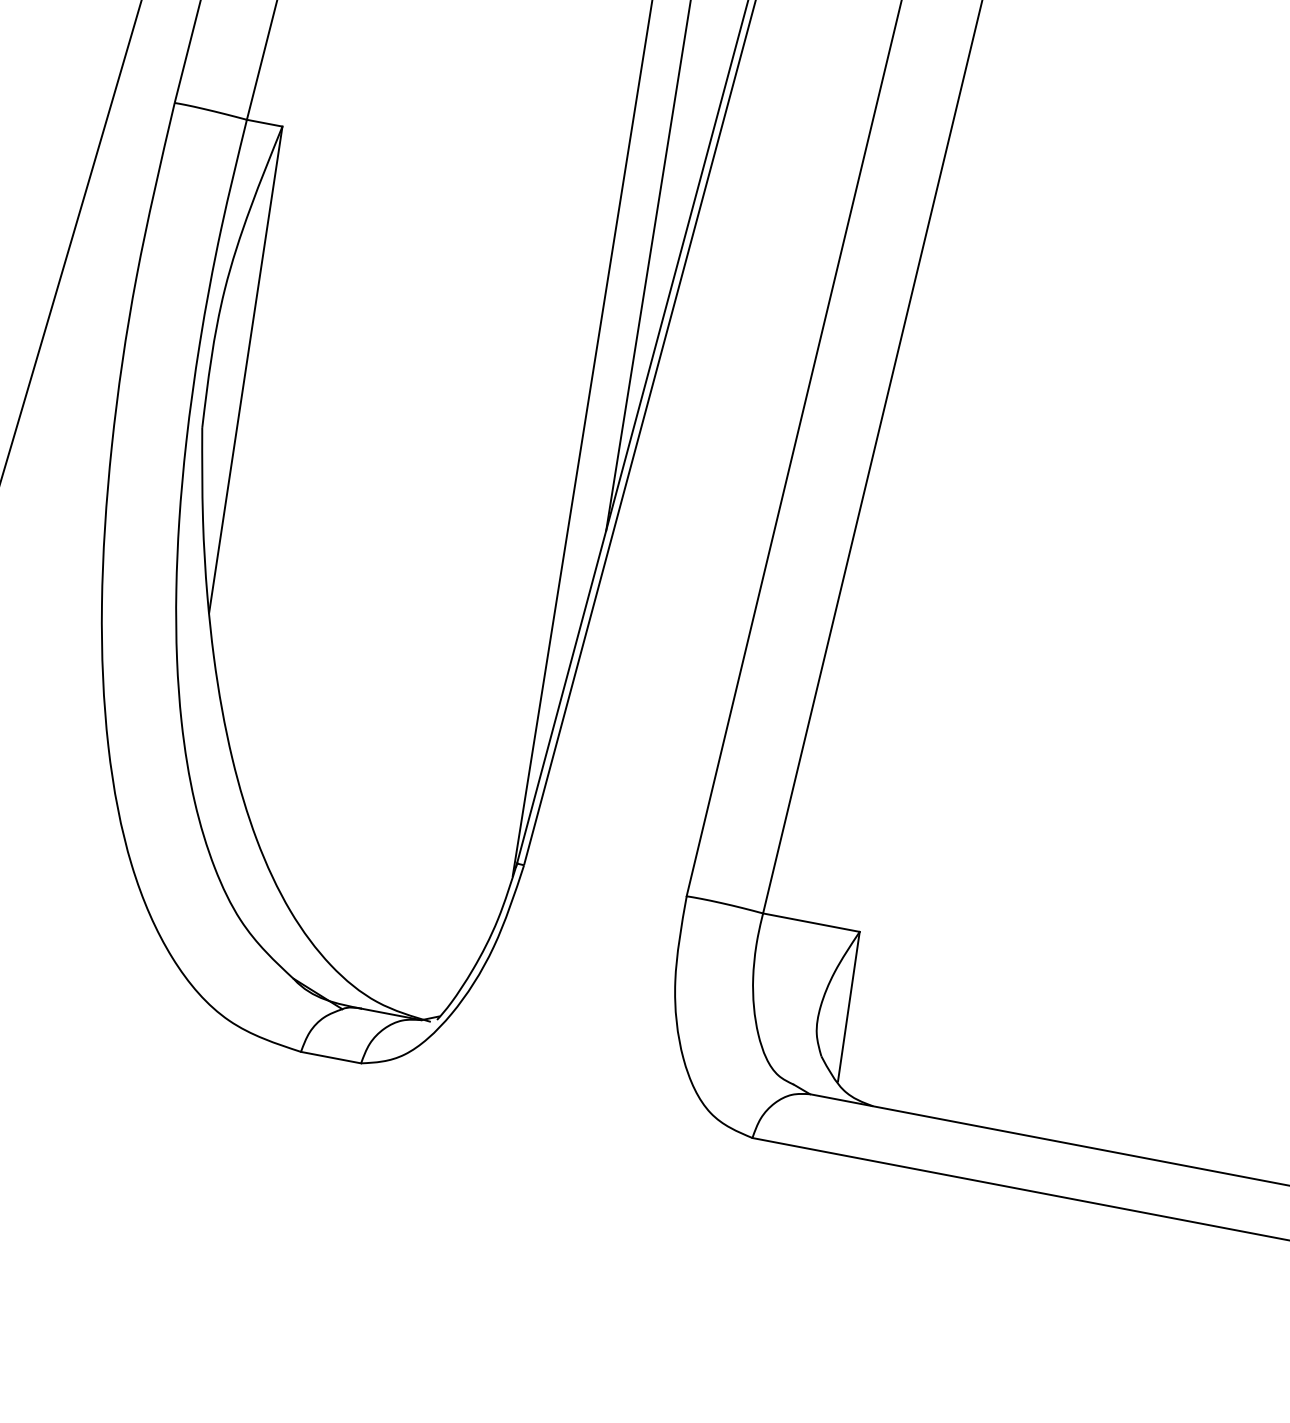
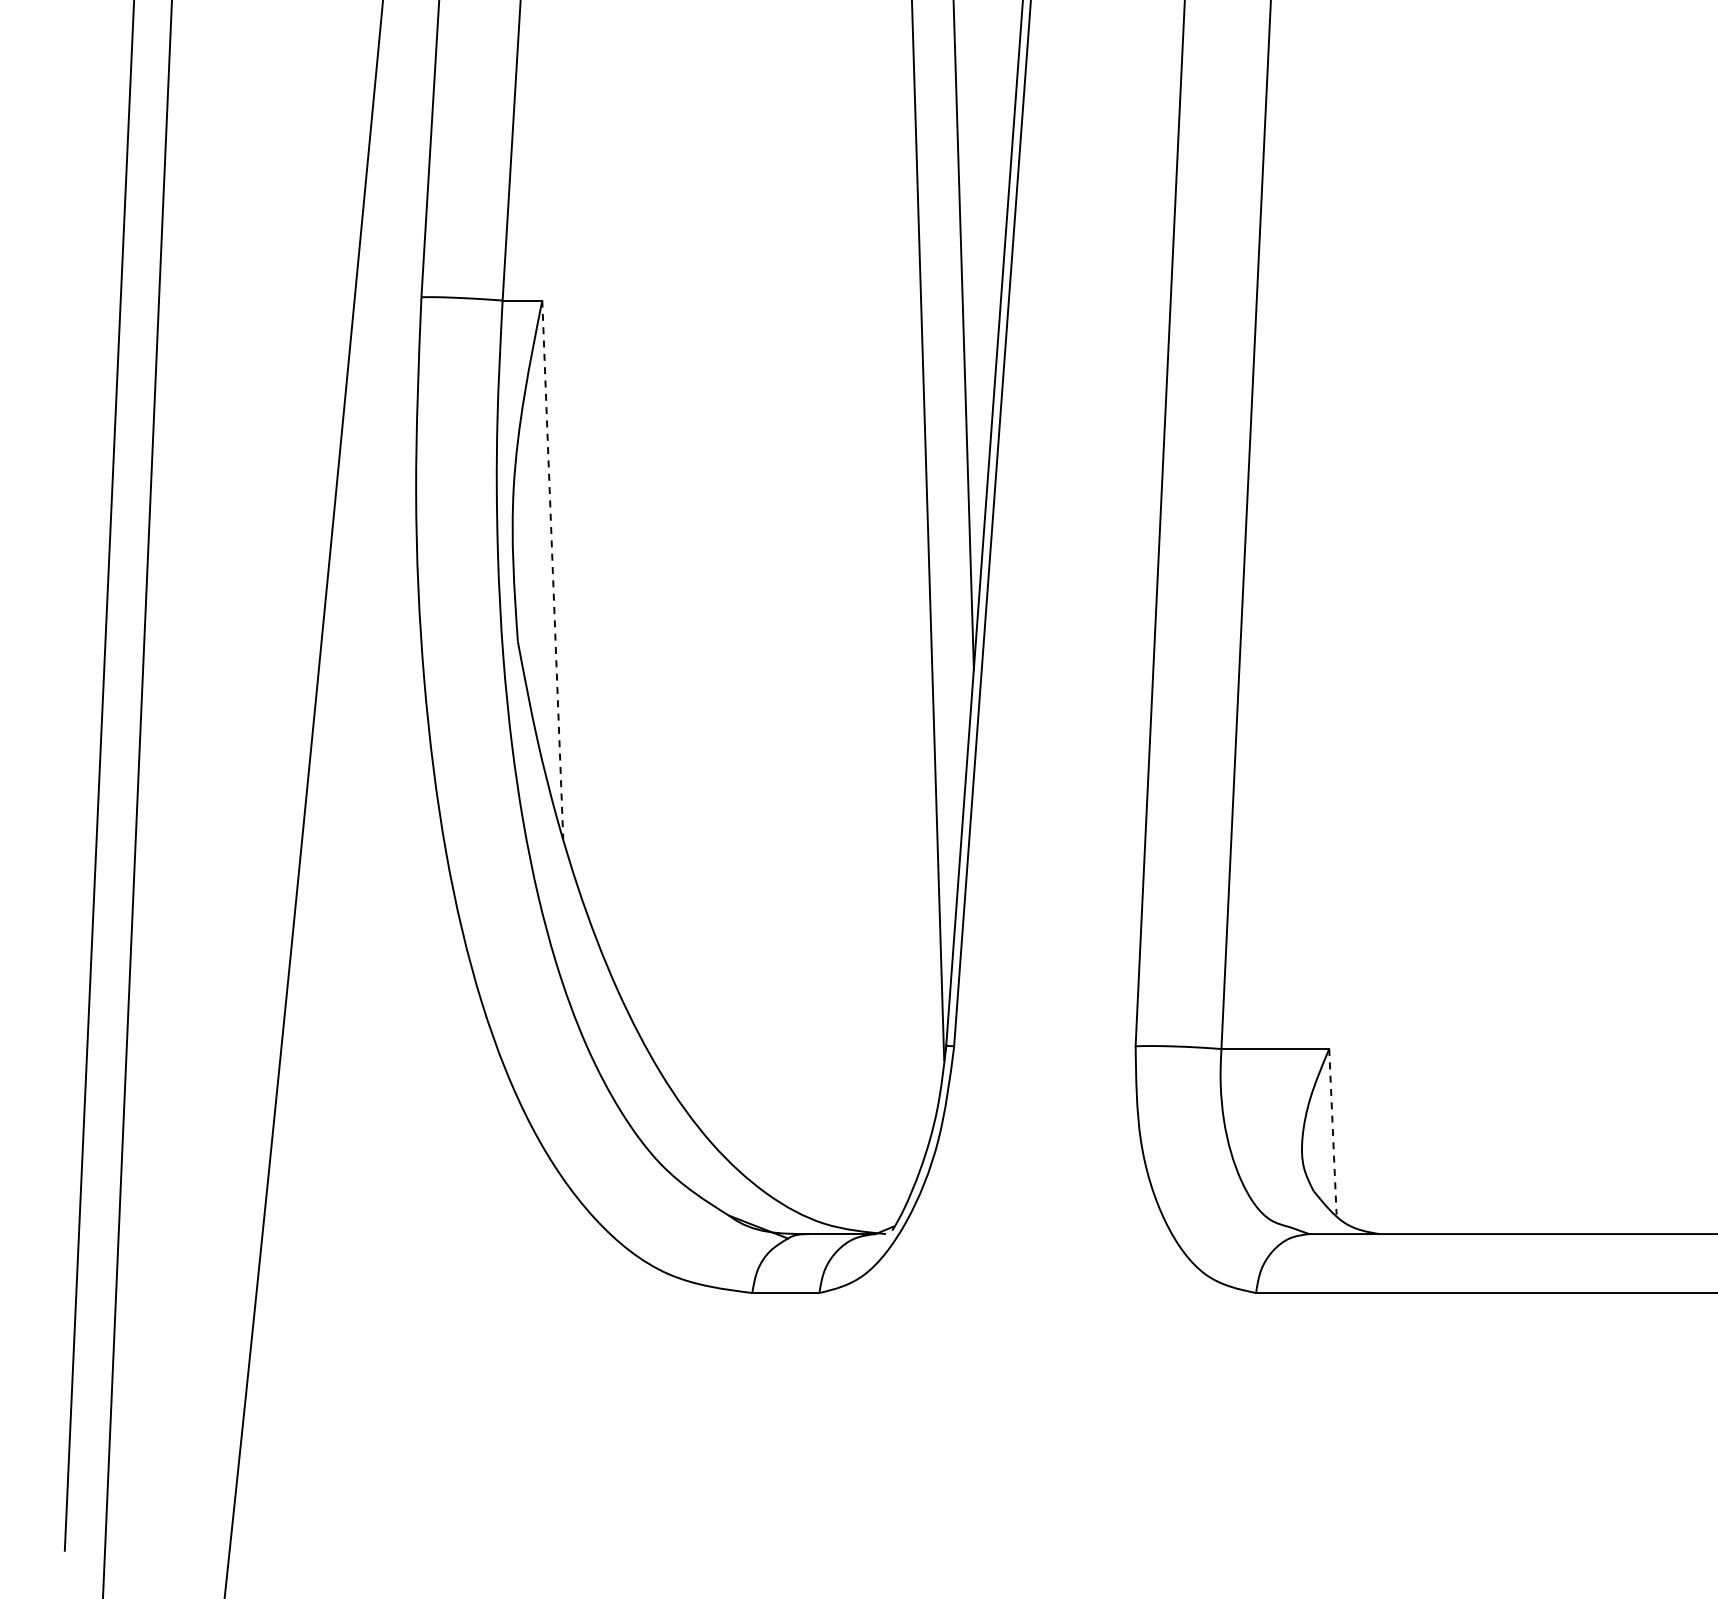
line: (245, 370) -> (552, 570), solid -> dashed
line: (848, 1006) -> (1332, 1131), solid -> dashed

